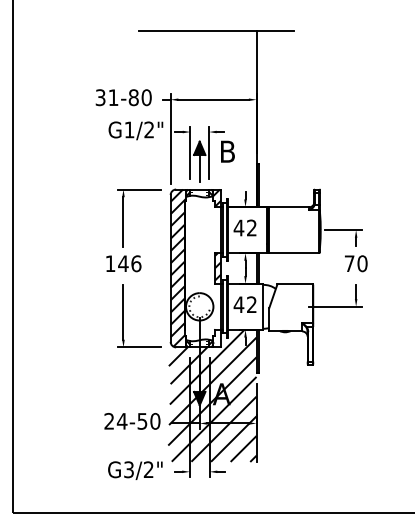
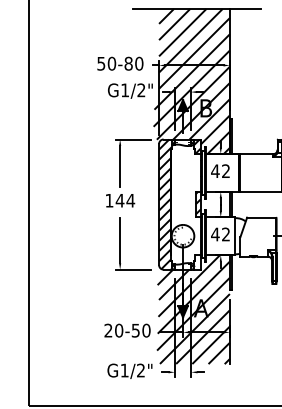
text: (107, 97) -> (106, 63), 31-80 -> 50-80
hatch: (210, 133) -> (191, 93), added
text: (136, 263) -> (130, 200), 146 -> 144
text: (121, 421) -> (118, 330), 24-50 -> 20-50
text: (128, 469) -> (124, 370), G3/2" -> G1/2"

